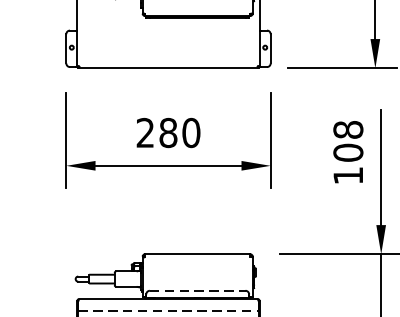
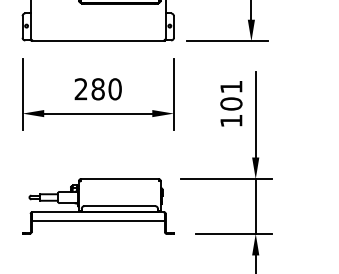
text: (348, 129) -> (231, 86), 108 -> 101
line: (198, 291) -> (120, 206), dashed -> solid
line: (168, 310) -> (98, 220), dashed -> solid

